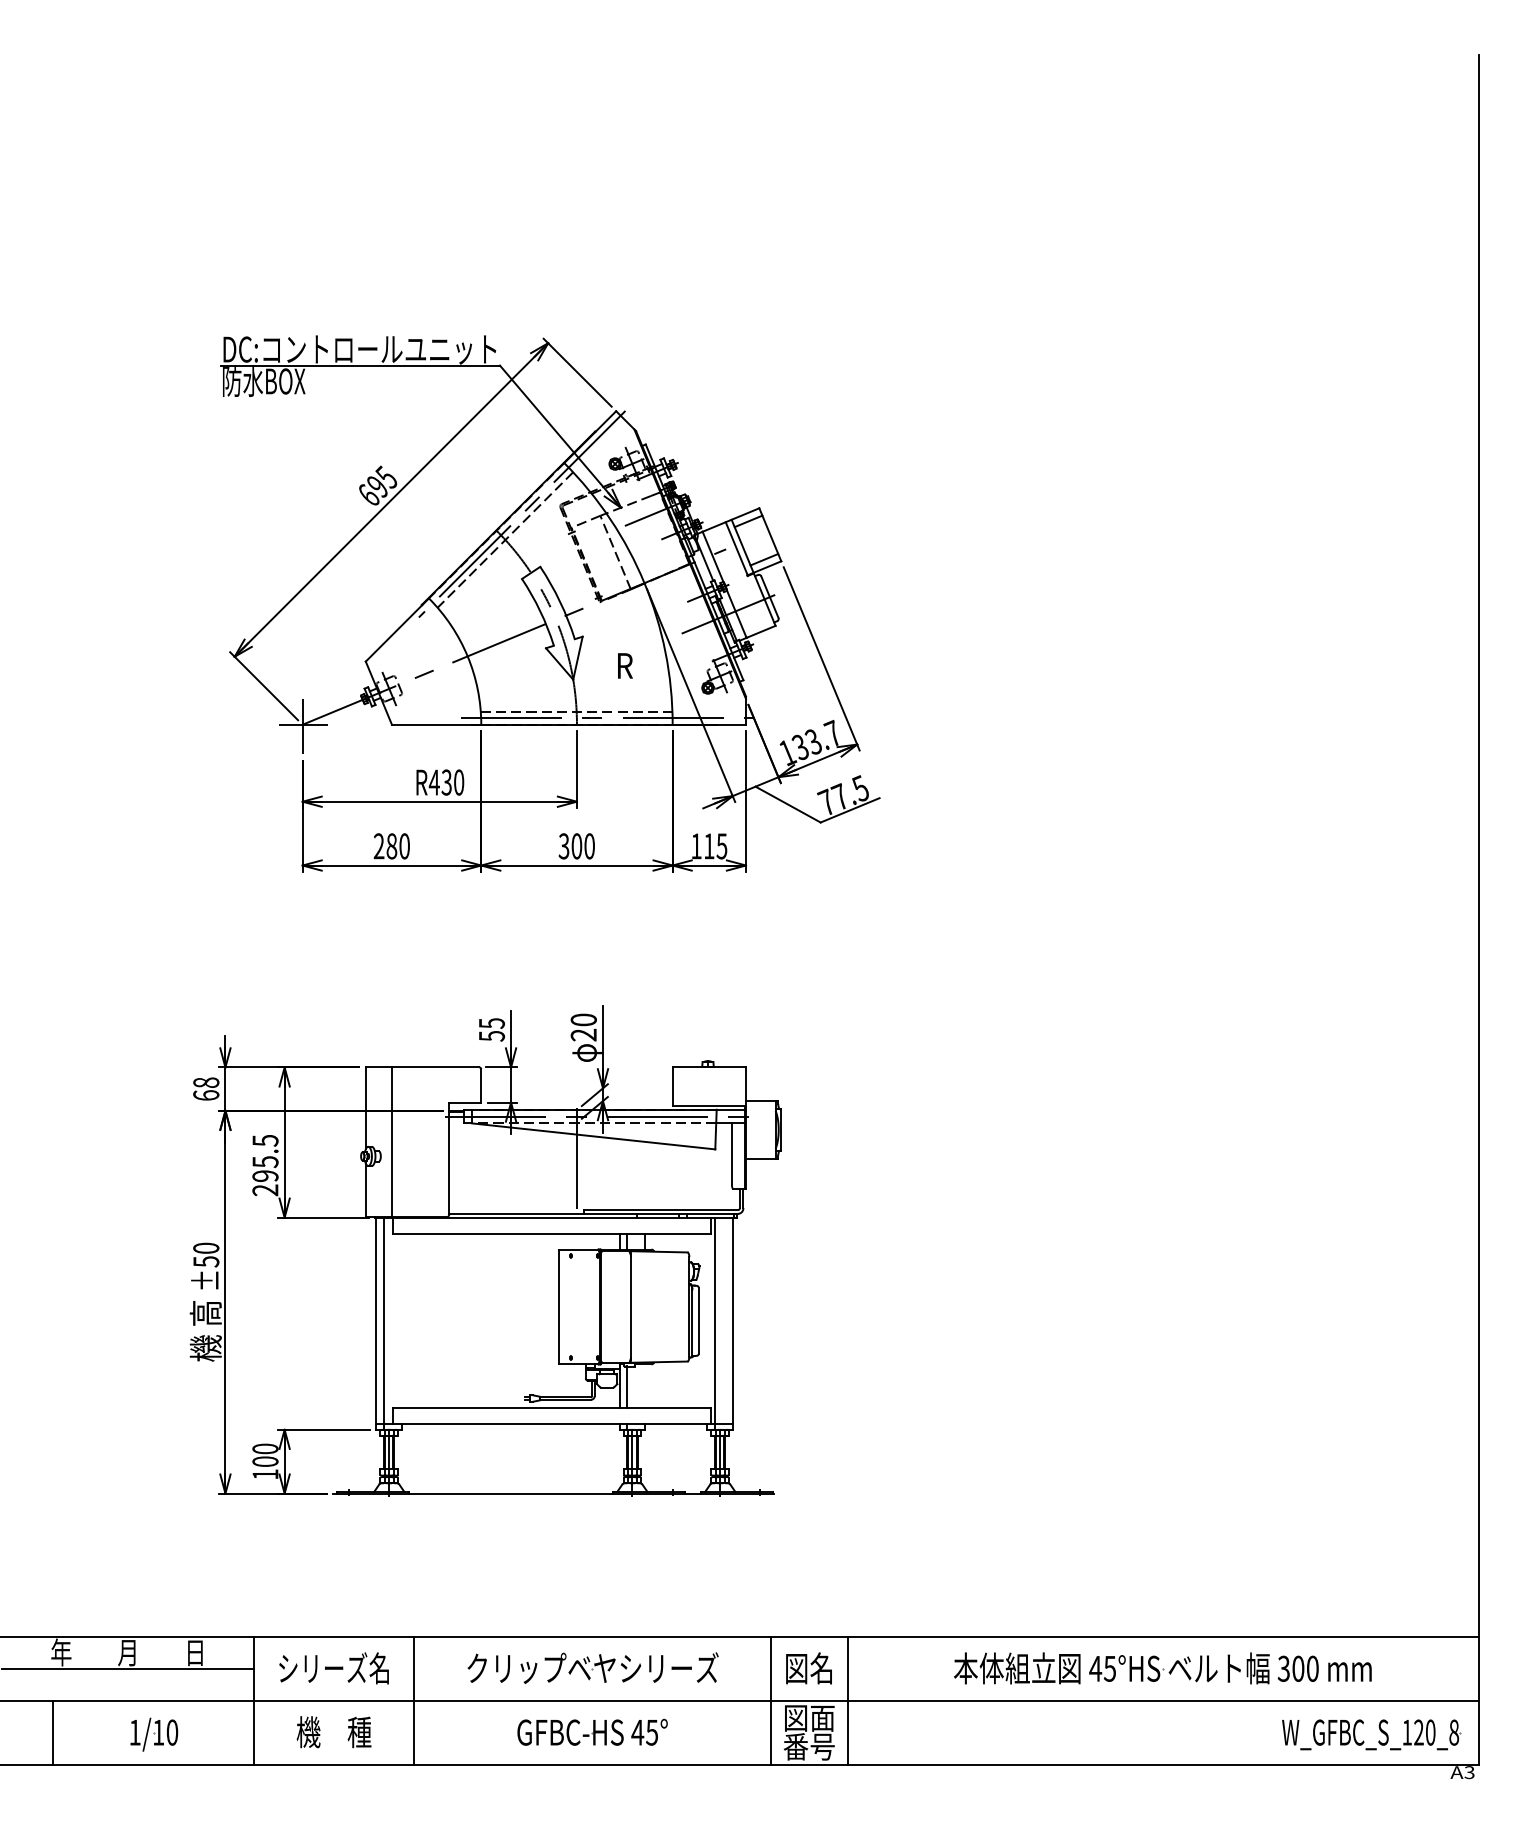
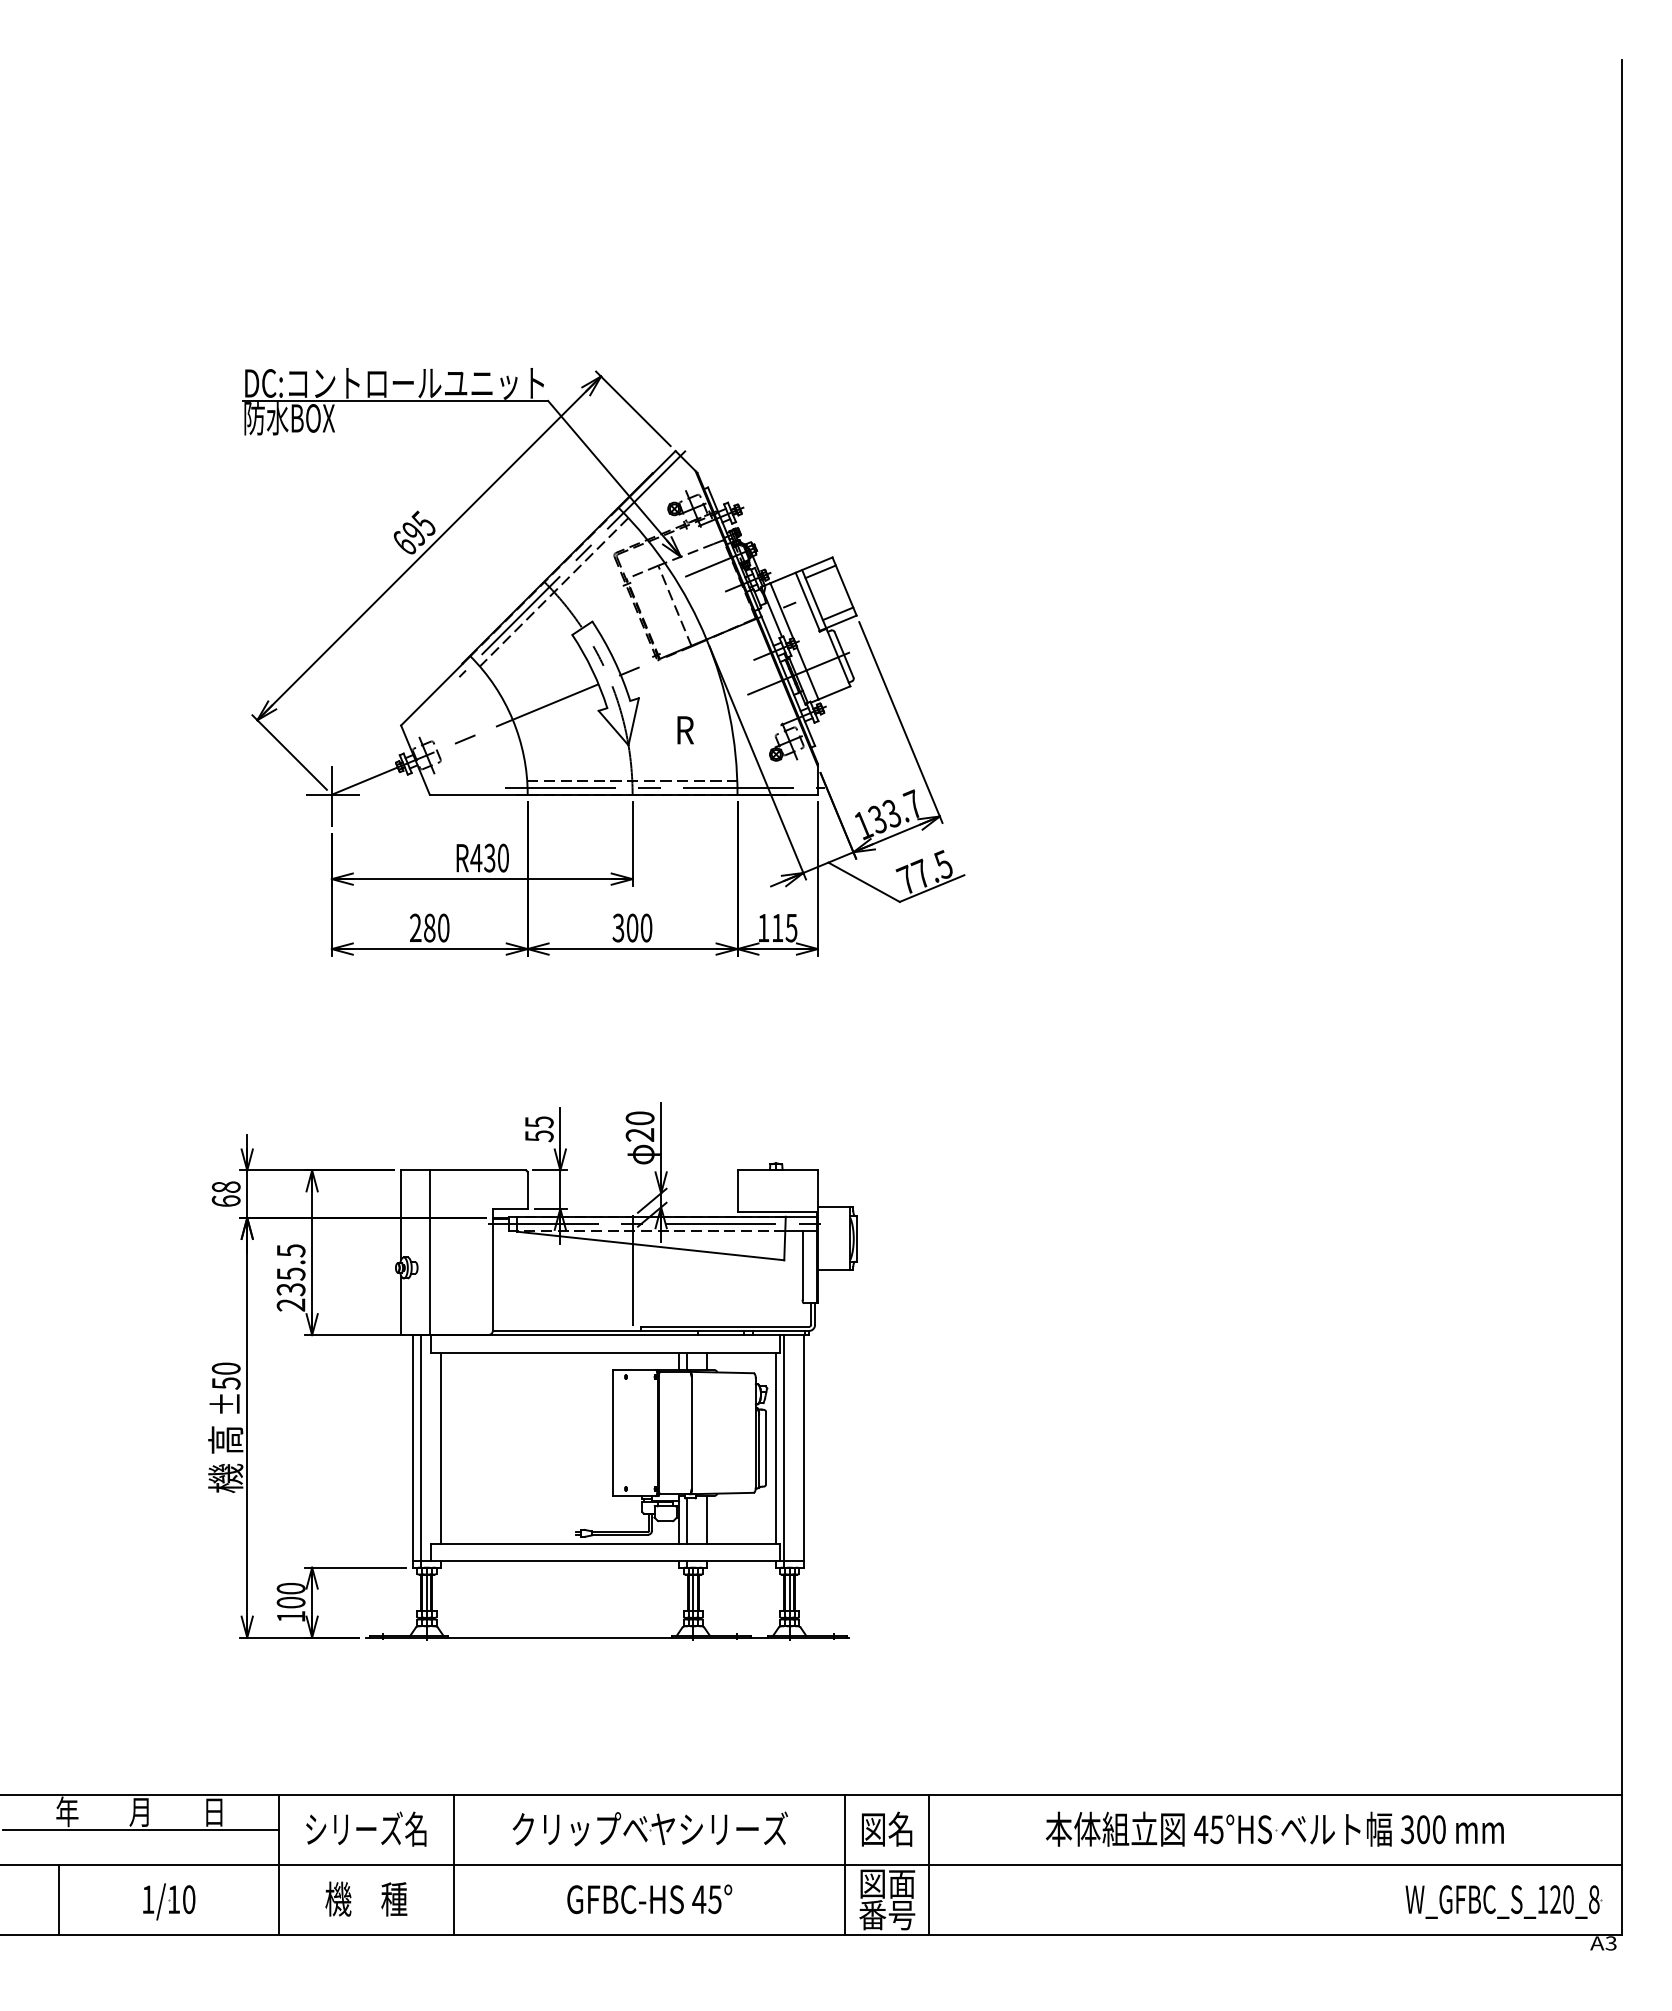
text: (265, 1176) -> (291, 1289), 295.5 -> 235.5
line: (401, 1320) -> (440, 1447), added
line: (707, 1320) -> (775, 1447), added
line: (645, 1385) -> (707, 1519), added

